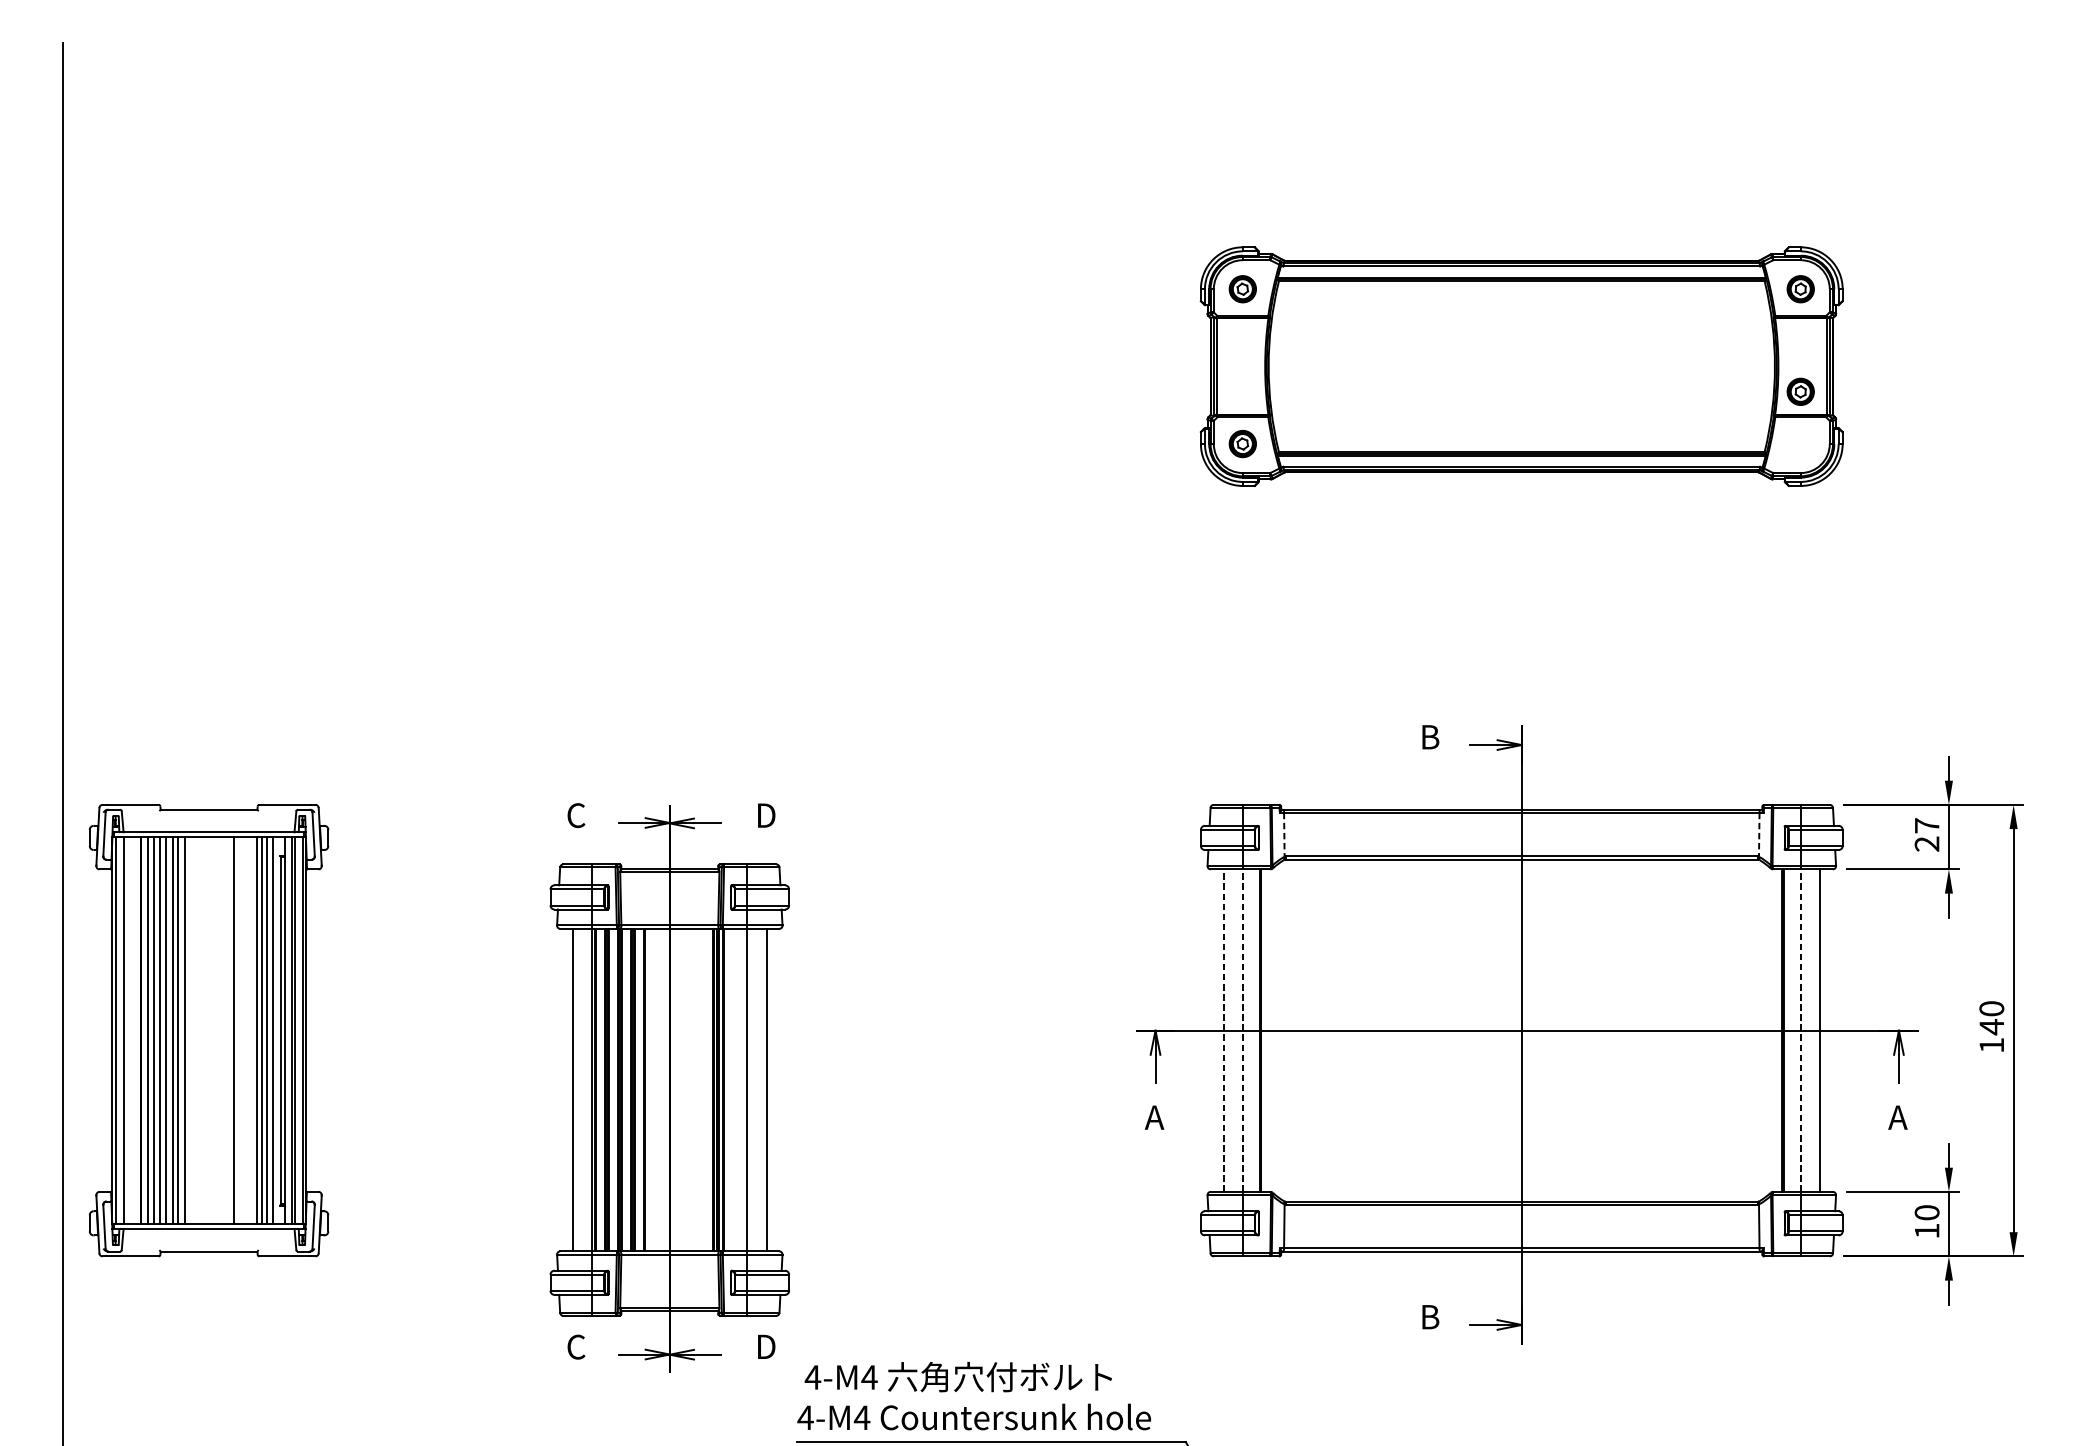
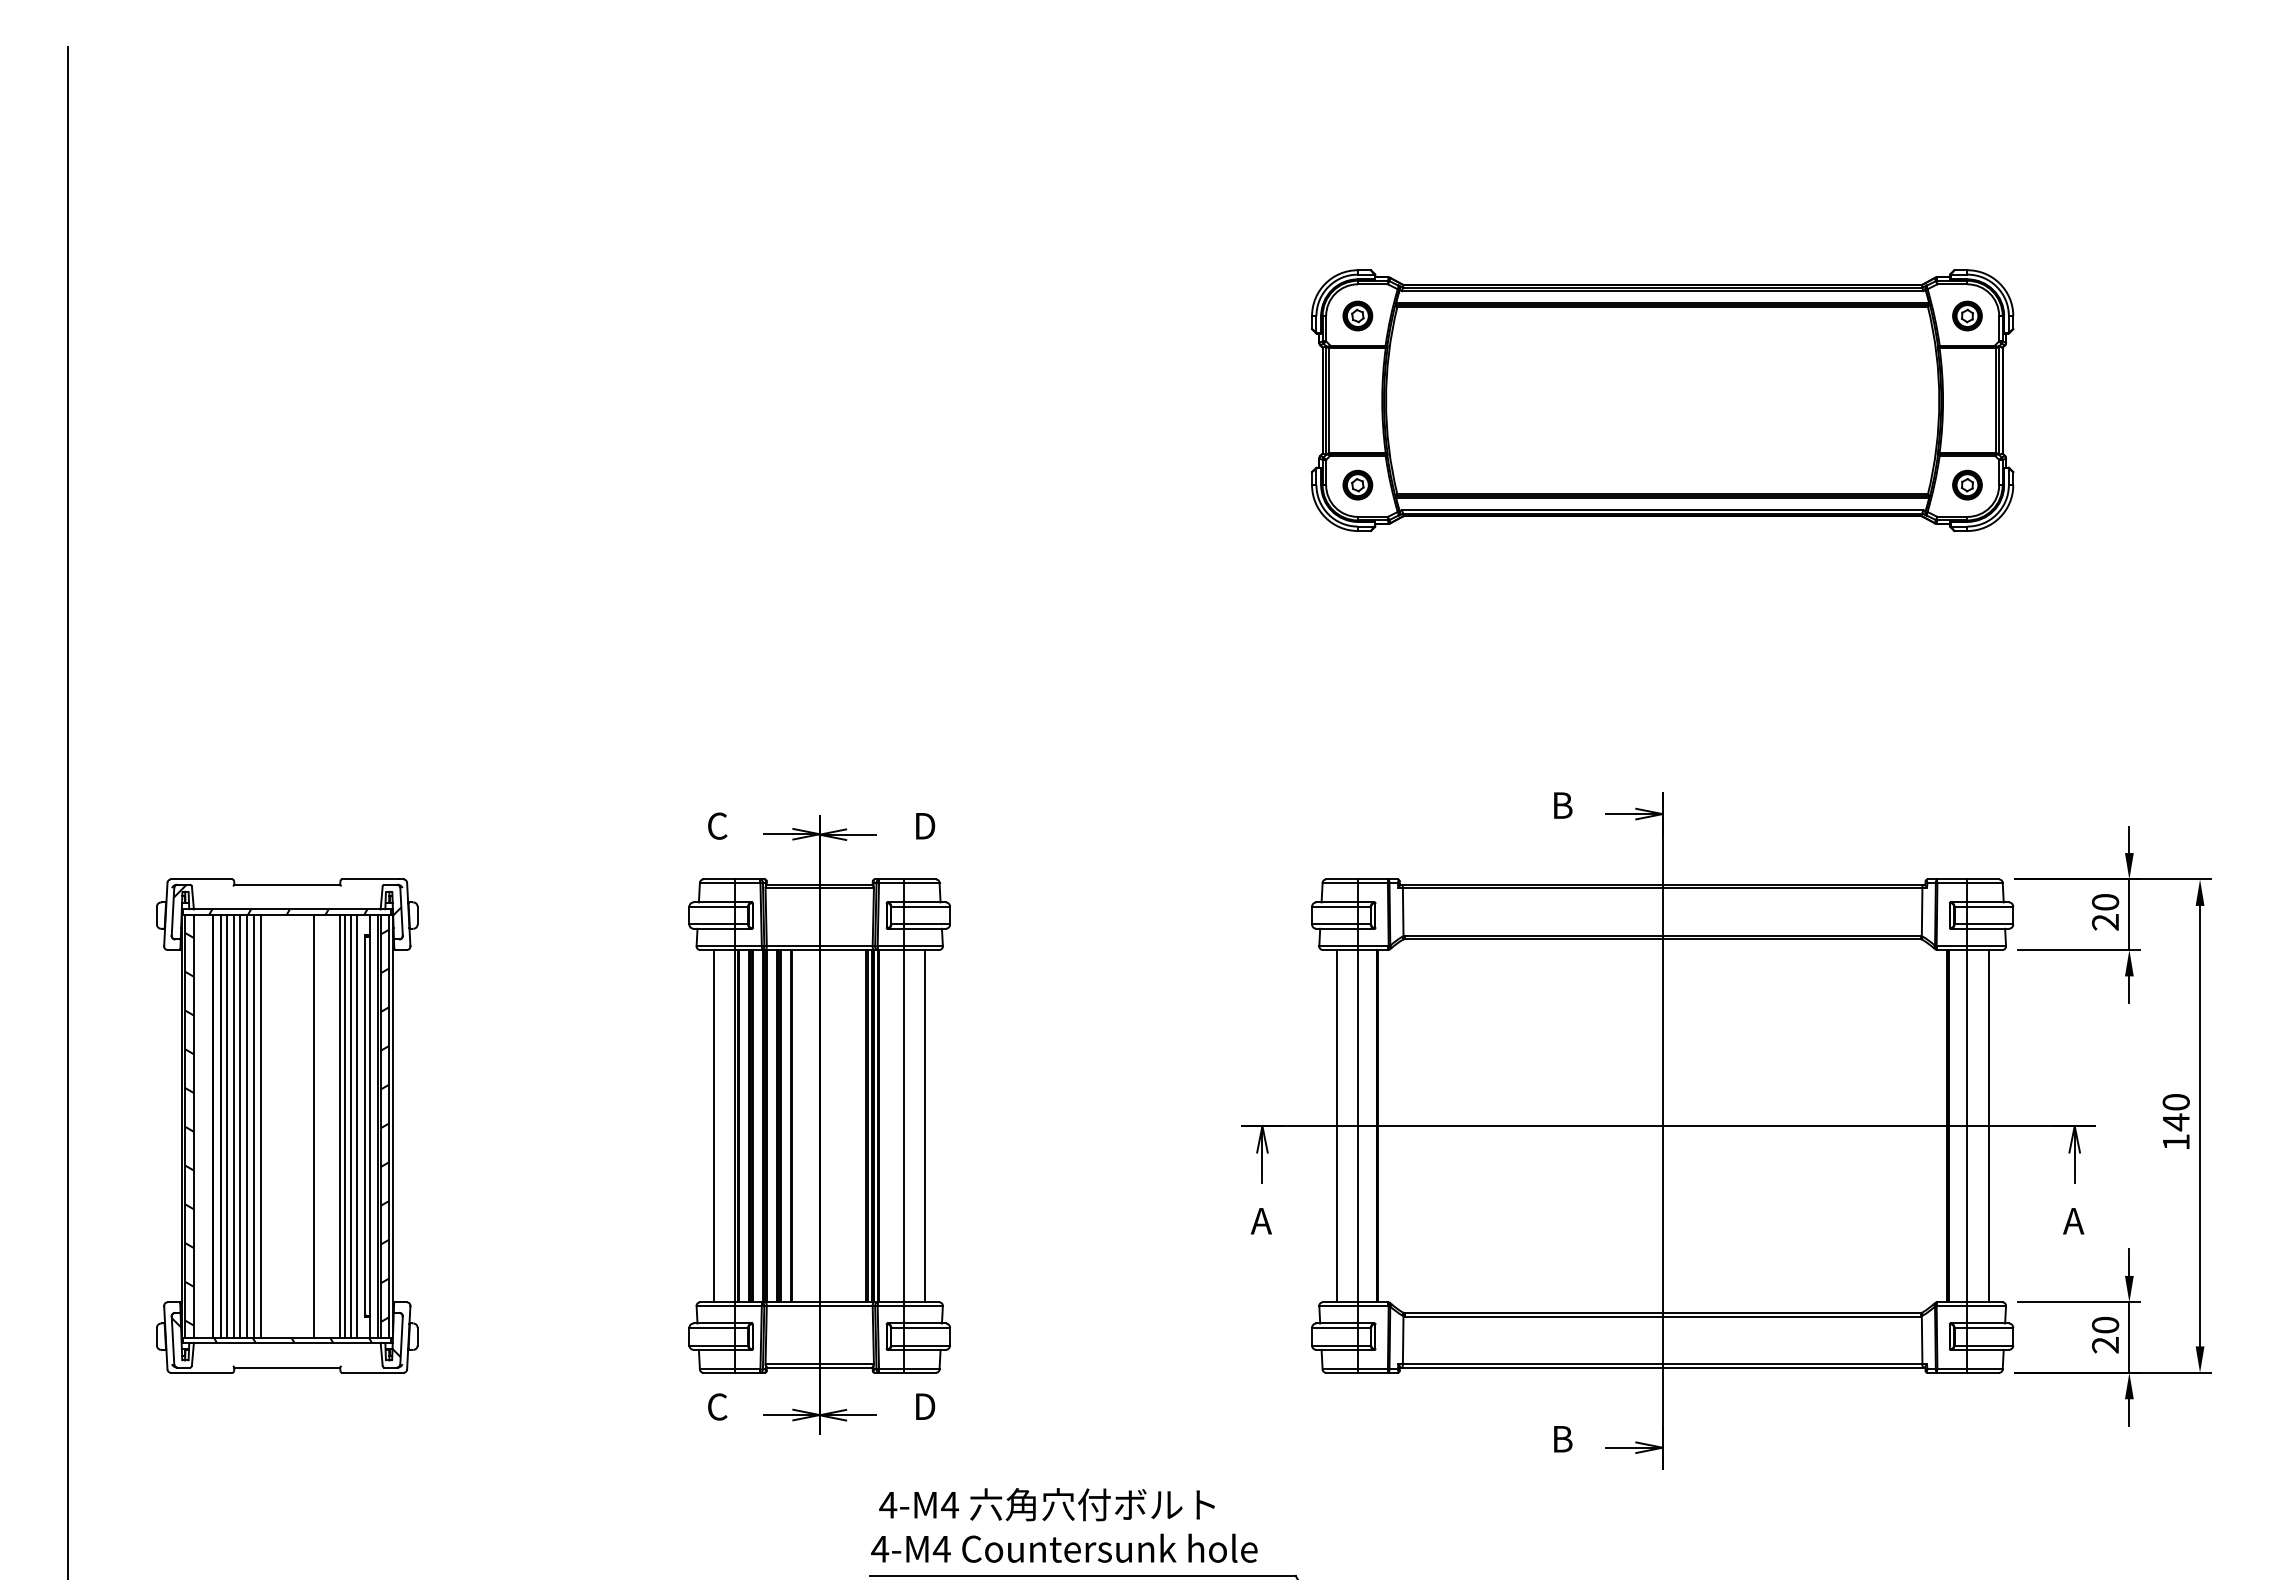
part: (1800, 391) -> (1967, 484), moved
text: (1927, 825) -> (2105, 902), 27 -> 20
line: (1284, 834) -> (1403, 911), dashed -> solid
line: (1759, 834) -> (1922, 911), dashed -> solid
part: (209, 1030) -> (287, 1125), moved
line: (1223, 1030) -> (1336, 1125), dashed -> solid
line: (1242, 1030) -> (1357, 1125), dashed -> solid
line: (1800, 1030) -> (1967, 1125), dashed -> solid
part: (669, 1087) -> (819, 1123), moved
text: (1927, 1231) -> (2105, 1345), 10 -> 20

